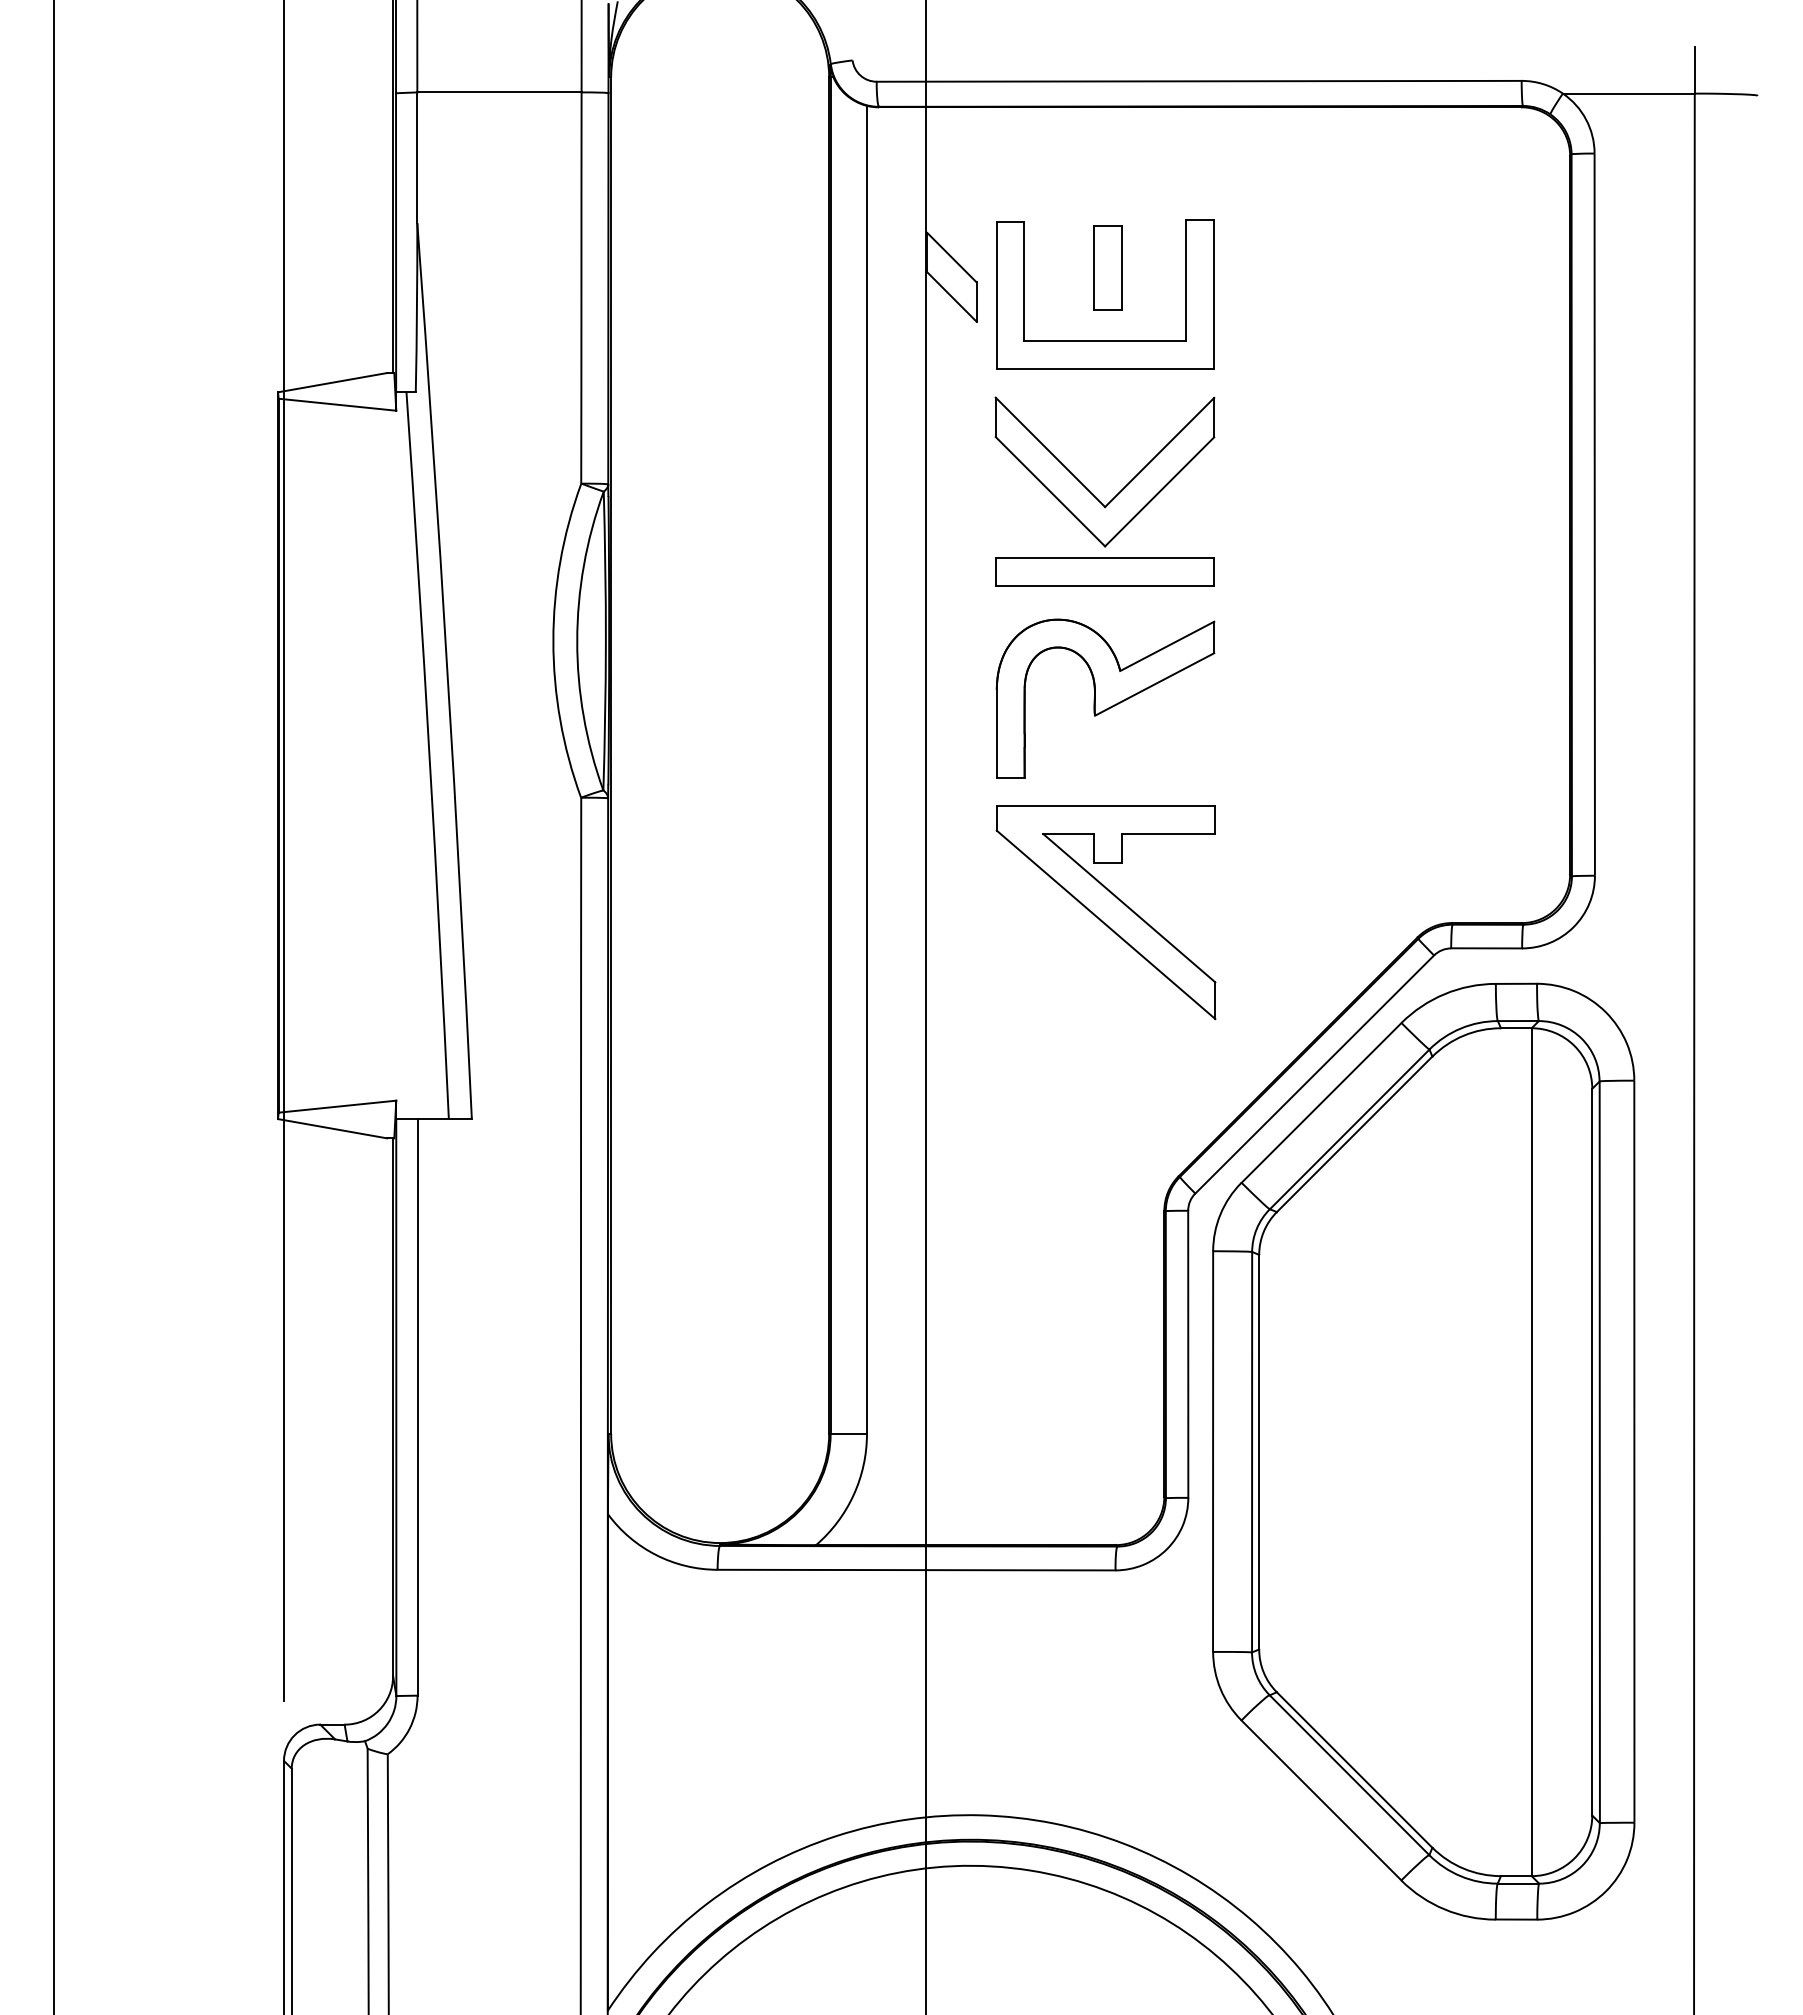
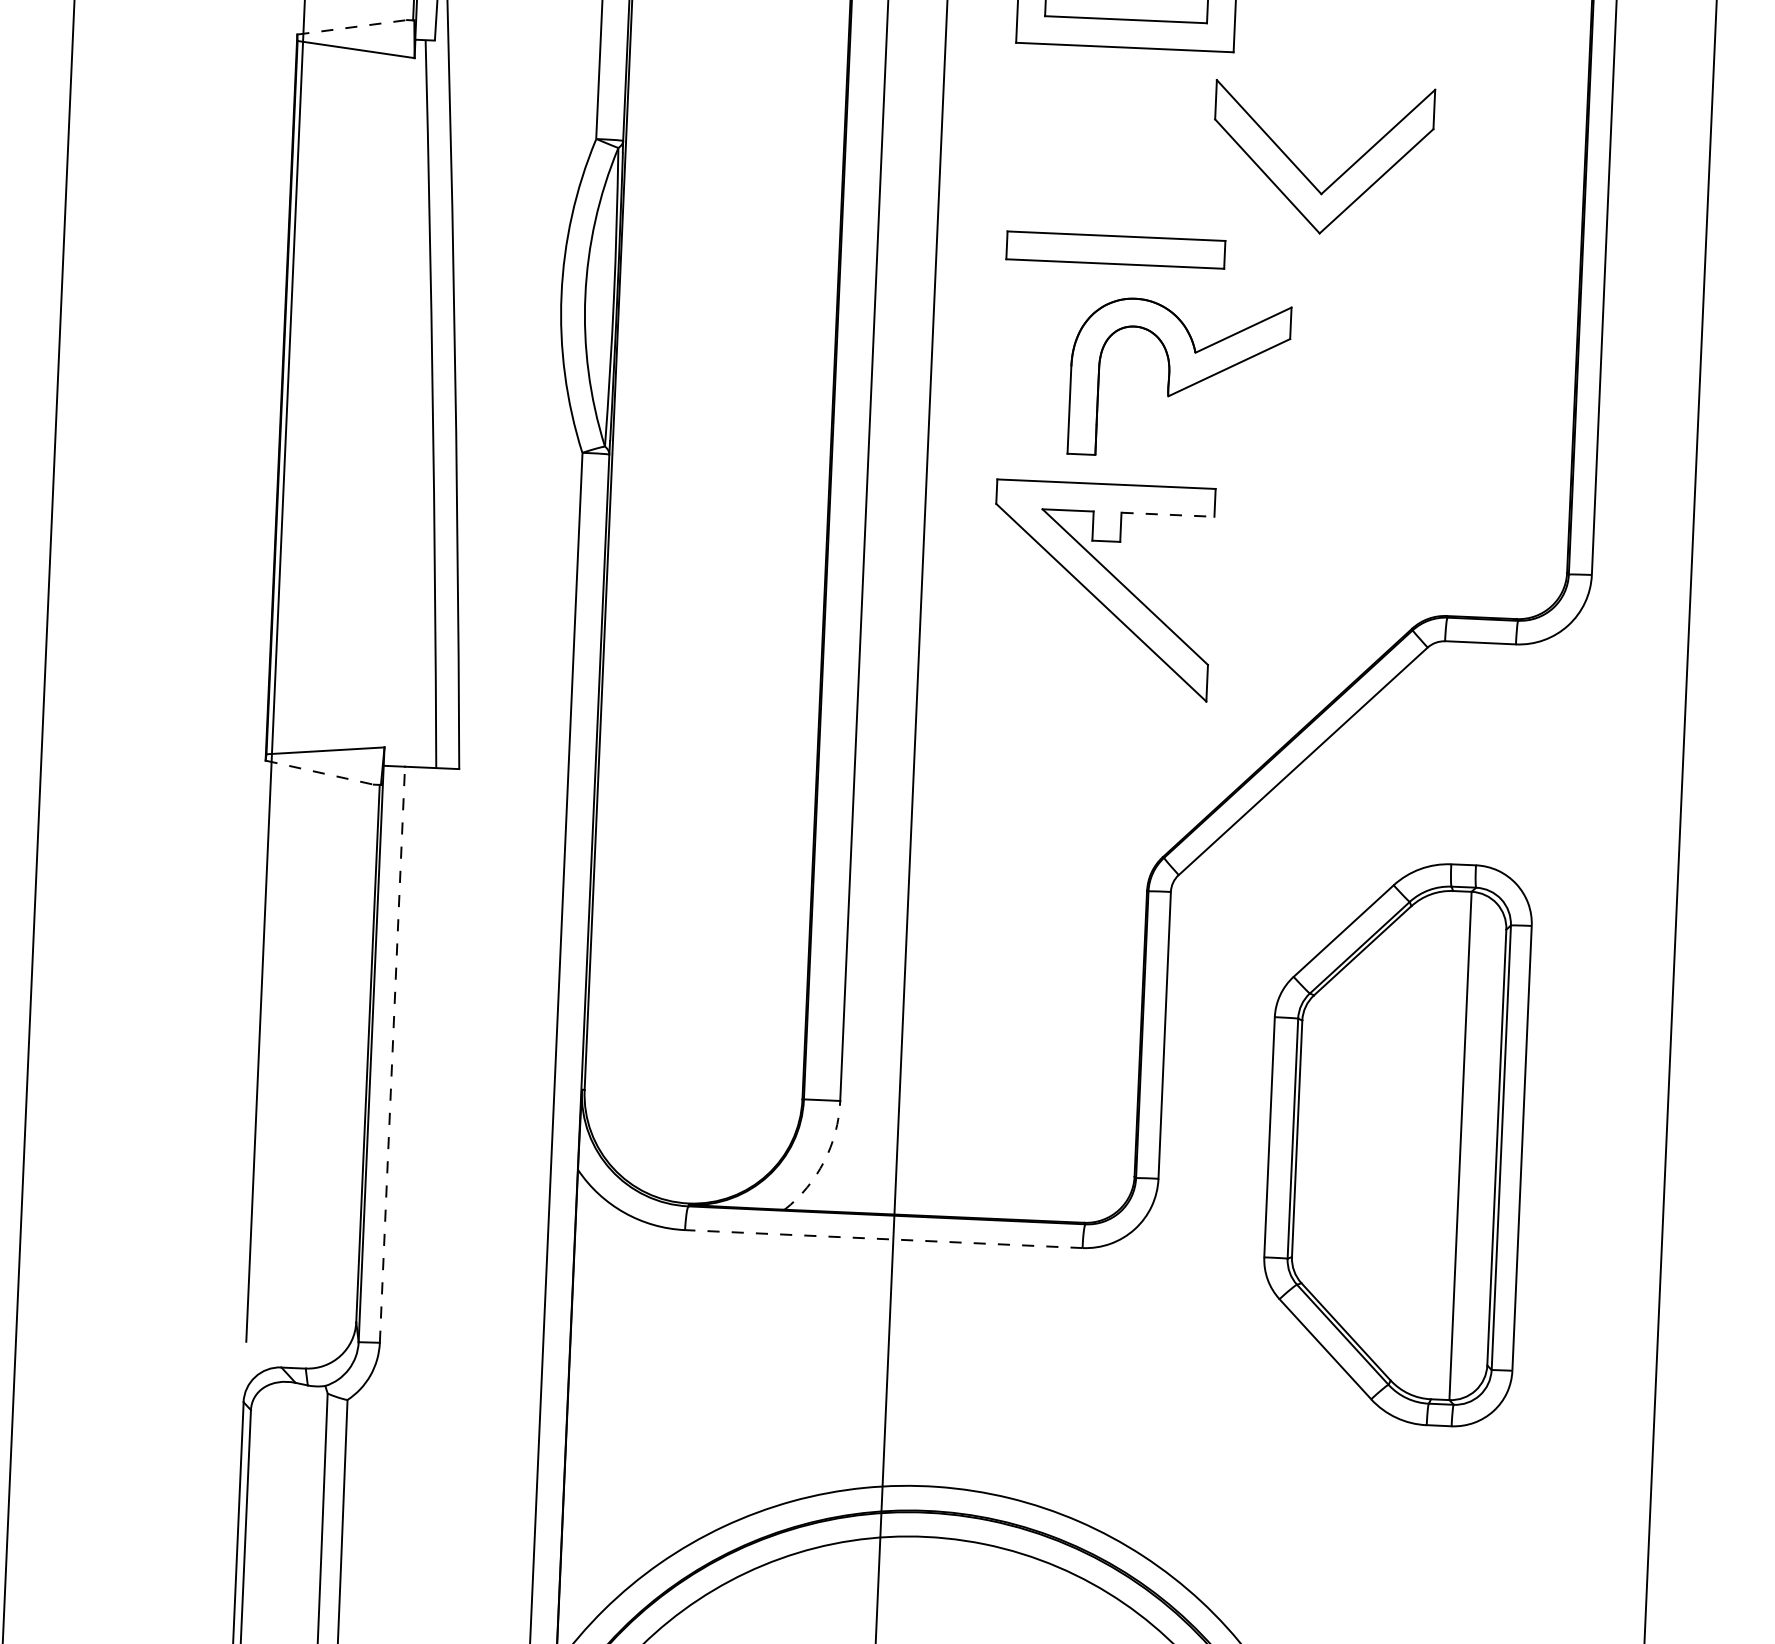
line: (333, 382) -> (353, 27), solid -> dashed
part: (1087, 488) -> (1304, 174), moved
part: (1105, 698) -> (1179, 379), moved
line: (1168, 834) -> (1167, 515), solid -> dashed
line: (333, 1128) -> (320, 772), solid -> dashed
line: (417, 1406) -> (392, 1053), solid -> dashed
part: (1423, 1451) -> (1395, 1142), size x0.6
arc: (853, 1495) -> (824, 1161), solid -> dashed
line: (916, 1570) -> (883, 1239), solid -> dashed

